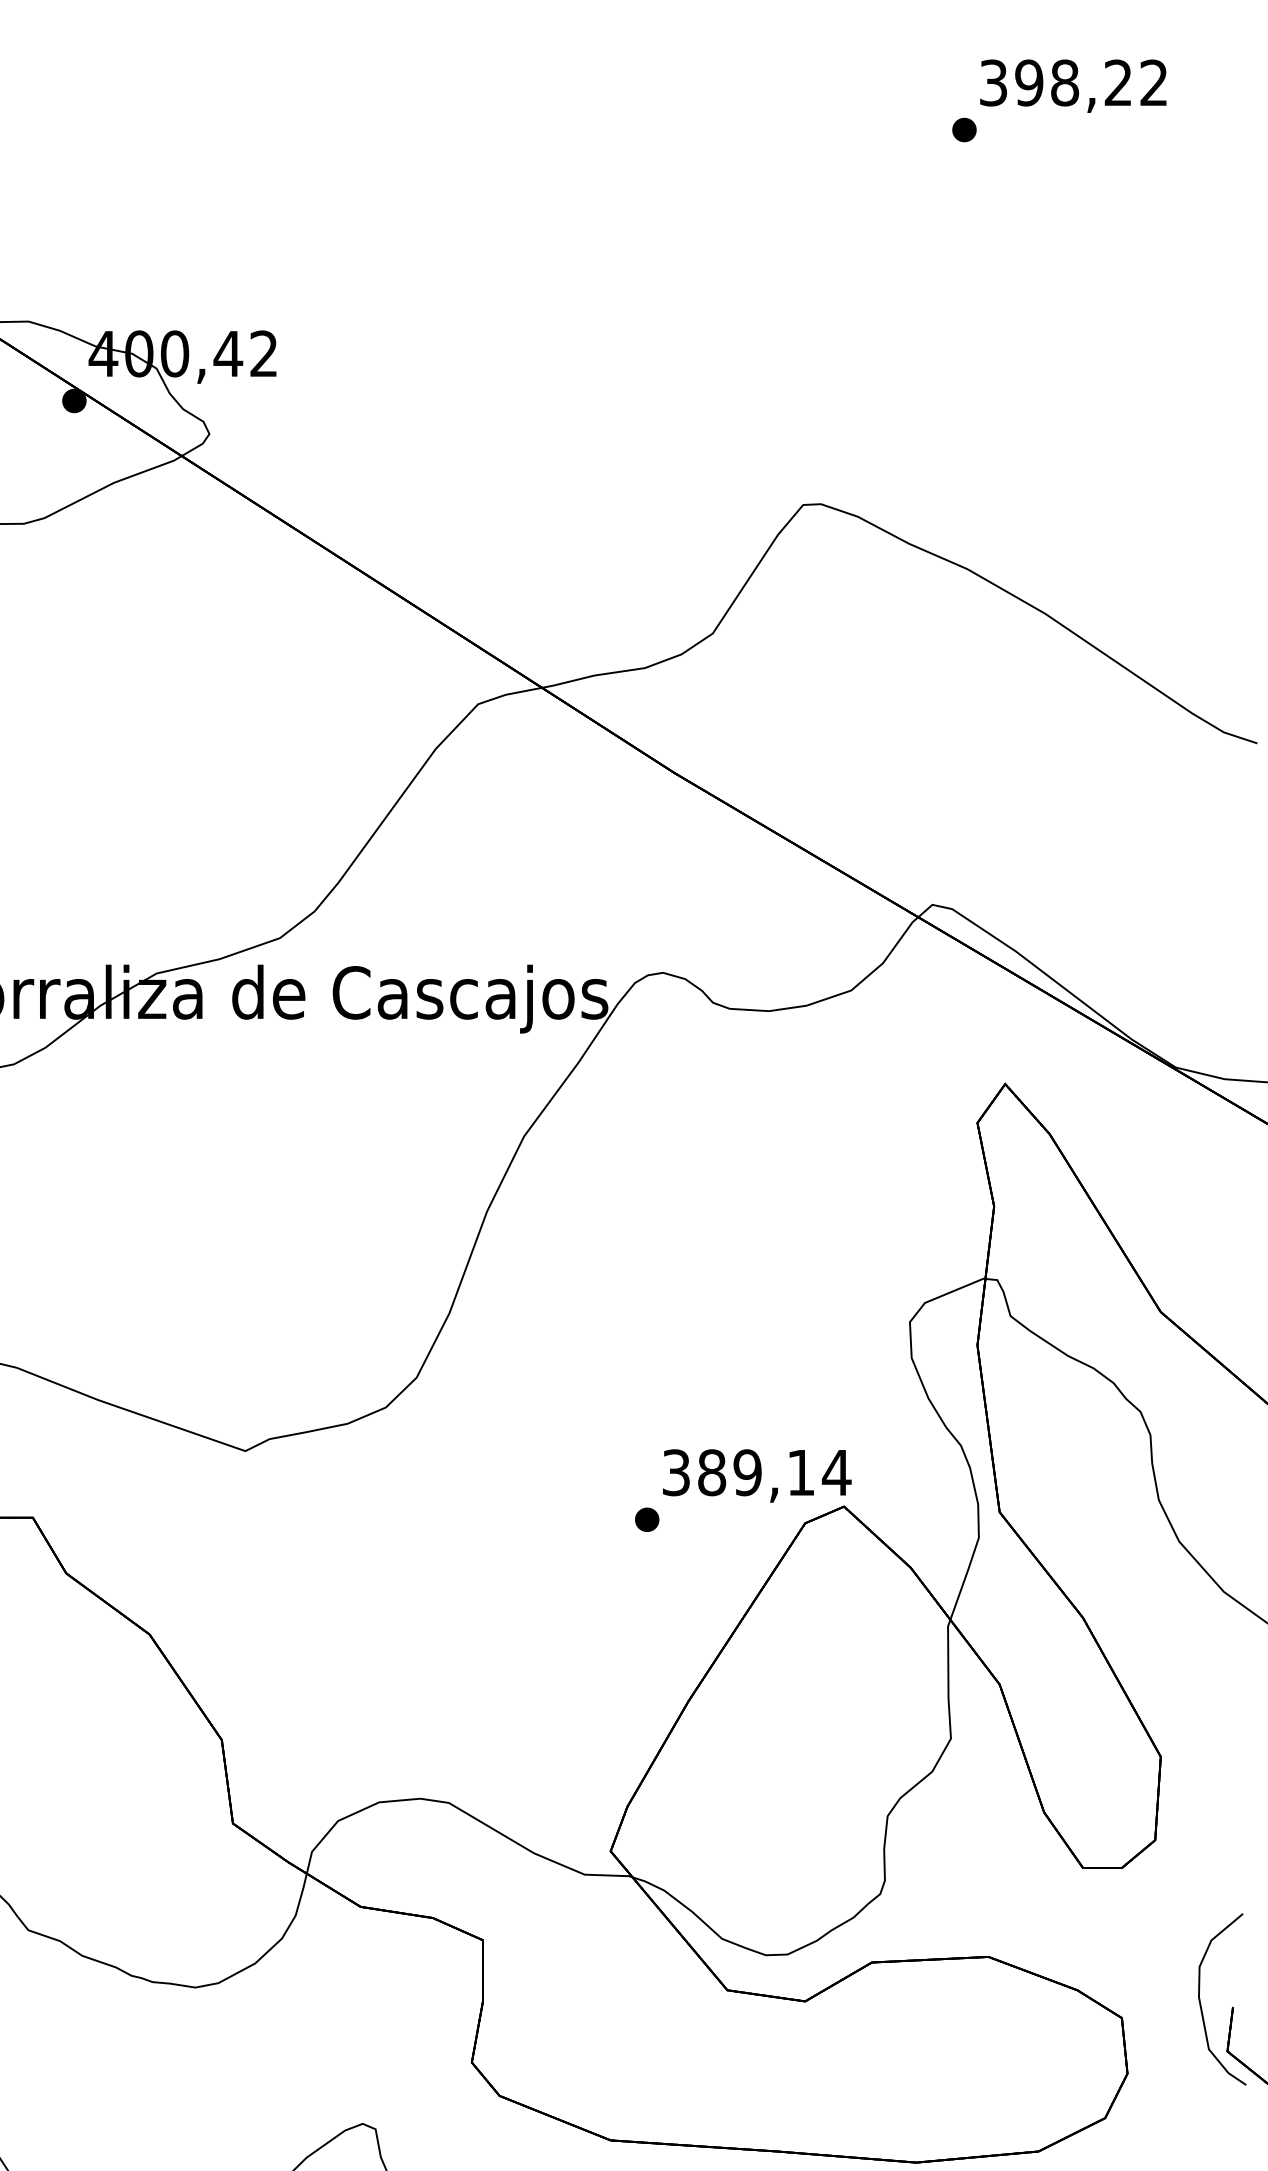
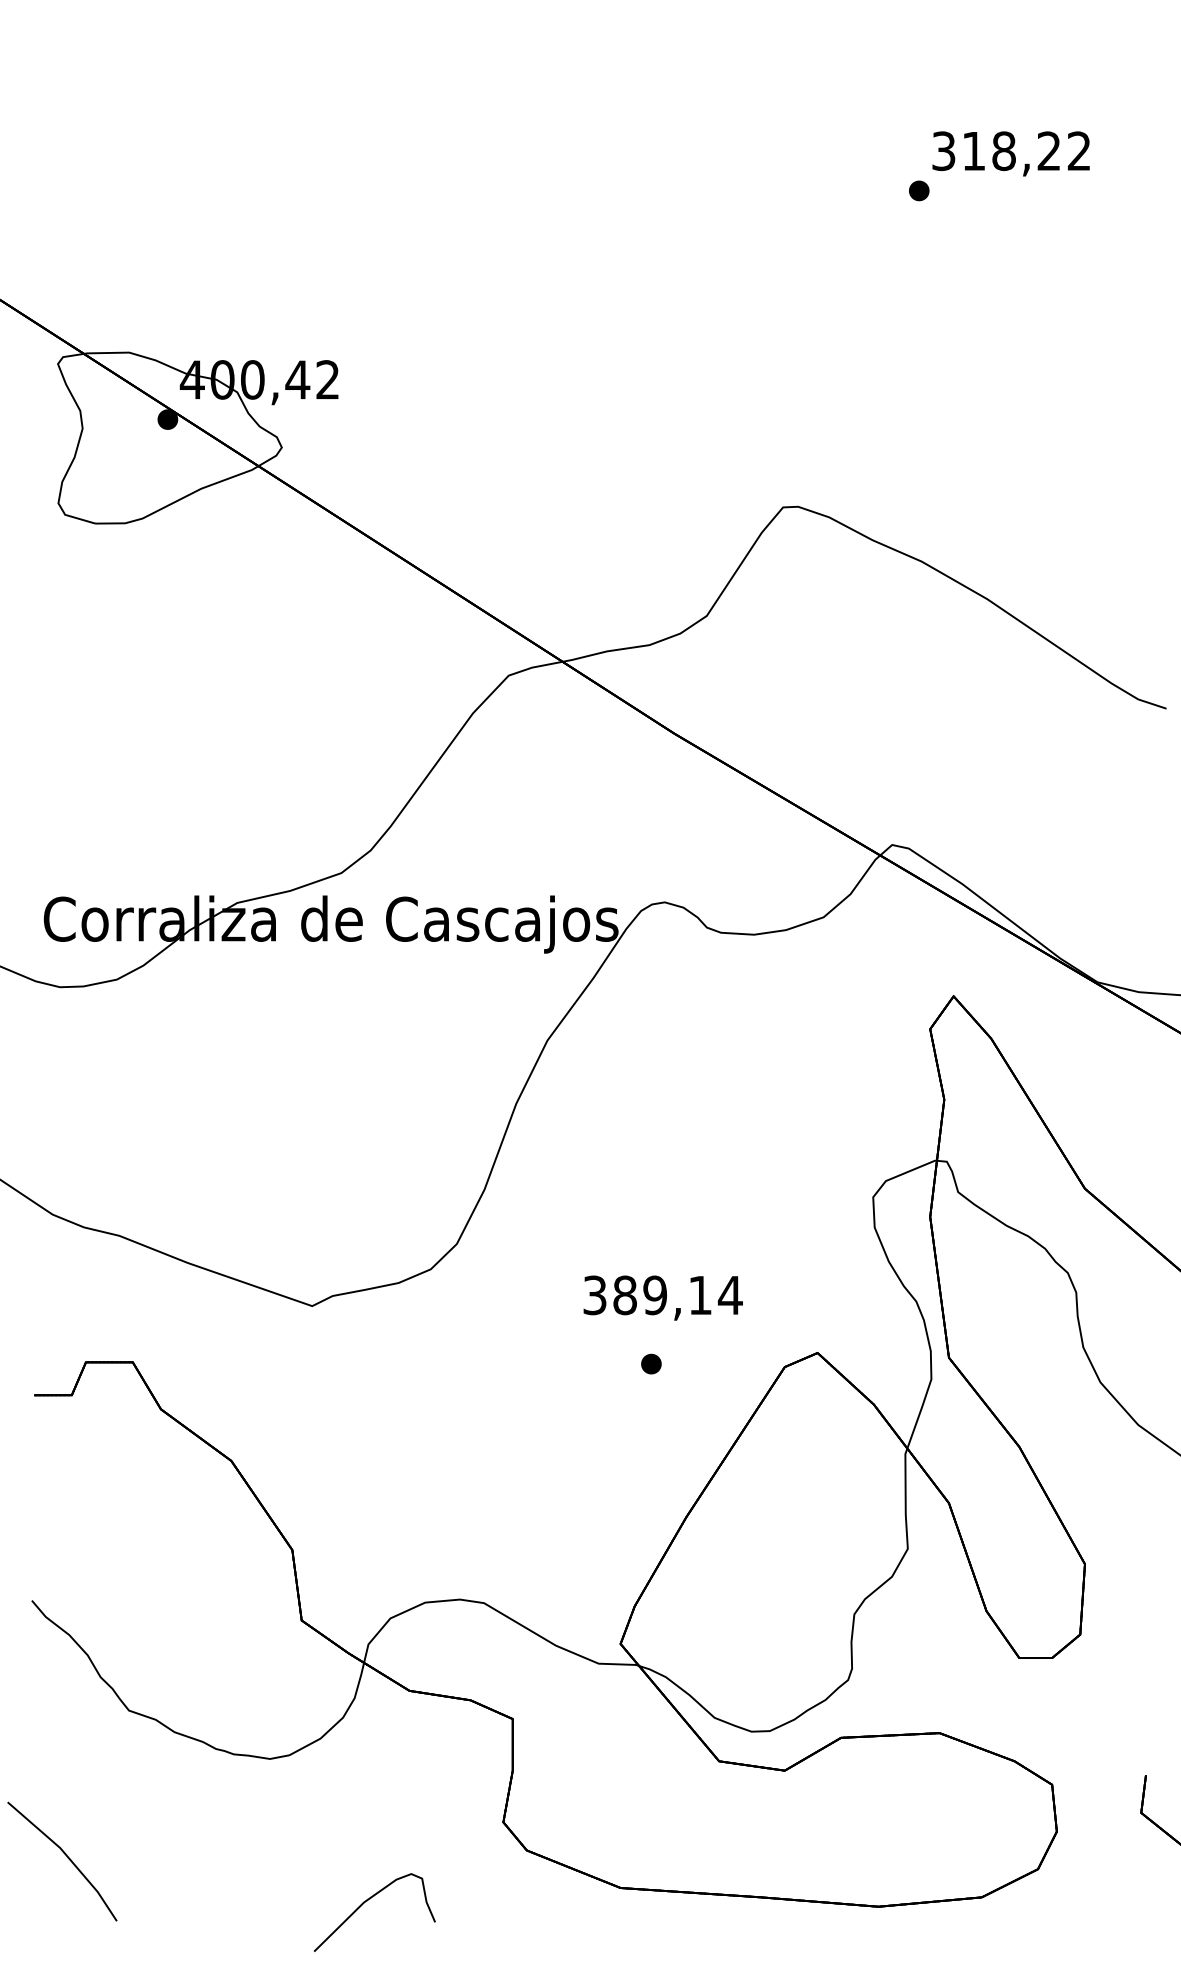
text: (1028, 83) -> (973, 151), 398,22 -> 318,22
text: (756, 1475) -> (662, 1297), moved
curve: (1201, 2003) -> (1119, 1772), removed

